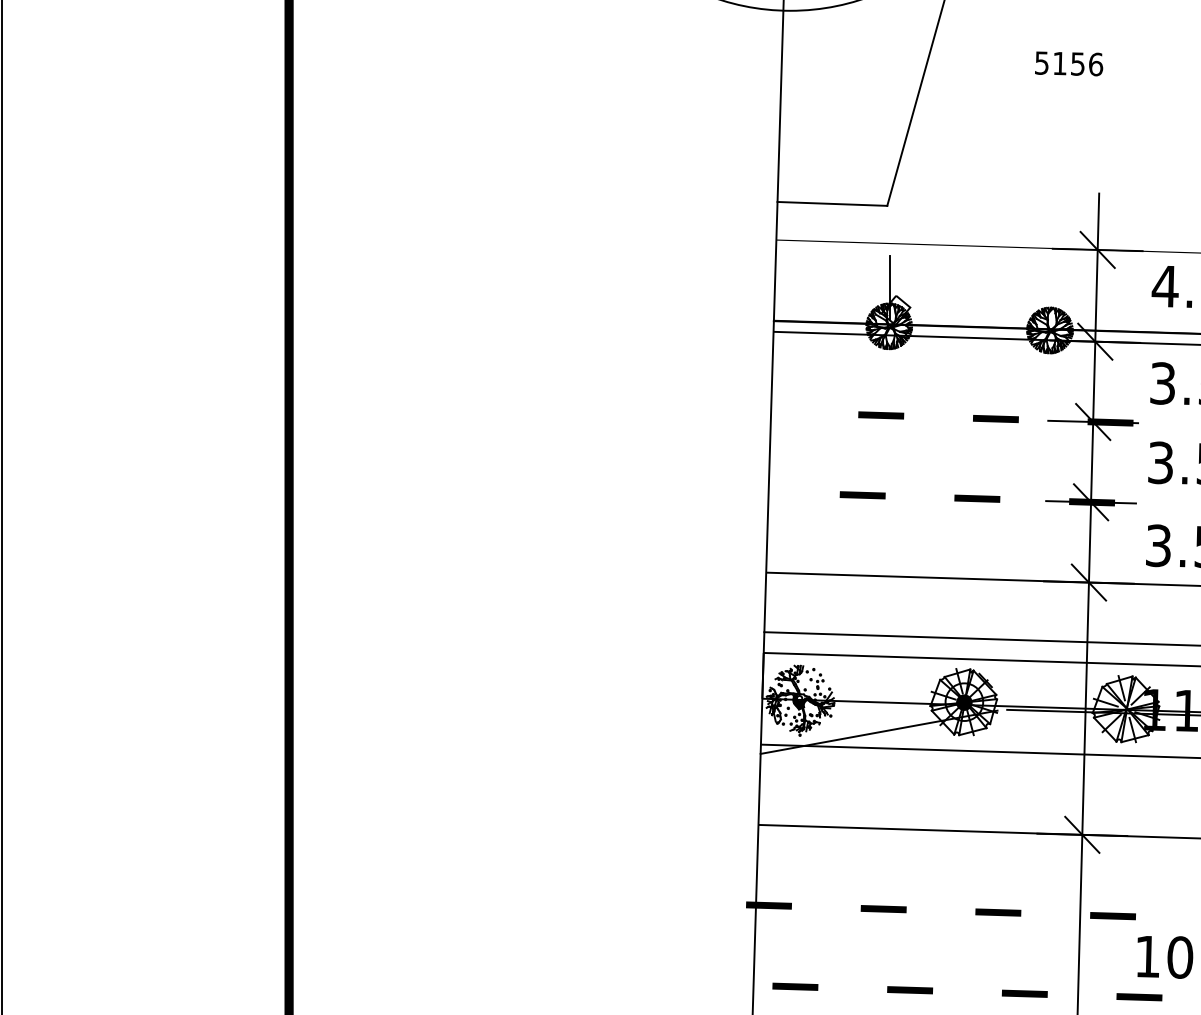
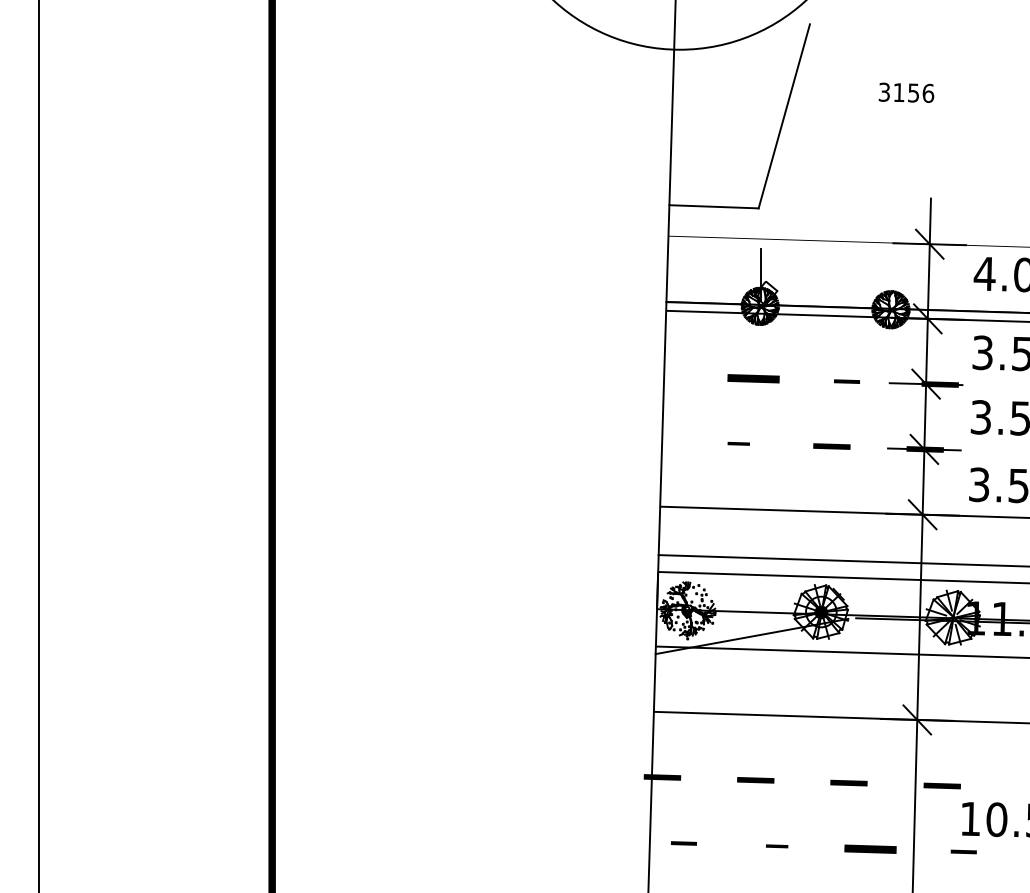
text: (1042, 62) -> (884, 91), 5156 -> 3156
part: (880, 415) -> (753, 378), size x1.4
part: (995, 418) -> (846, 381), size x0.7
part: (862, 494) -> (738, 443), size x0.6
part: (794, 986) -> (683, 843), size x0.7
part: (909, 990) -> (776, 846), size x0.6
part: (1024, 992) -> (870, 848), size x1.4
part: (1139, 996) -> (963, 851), size x0.7

